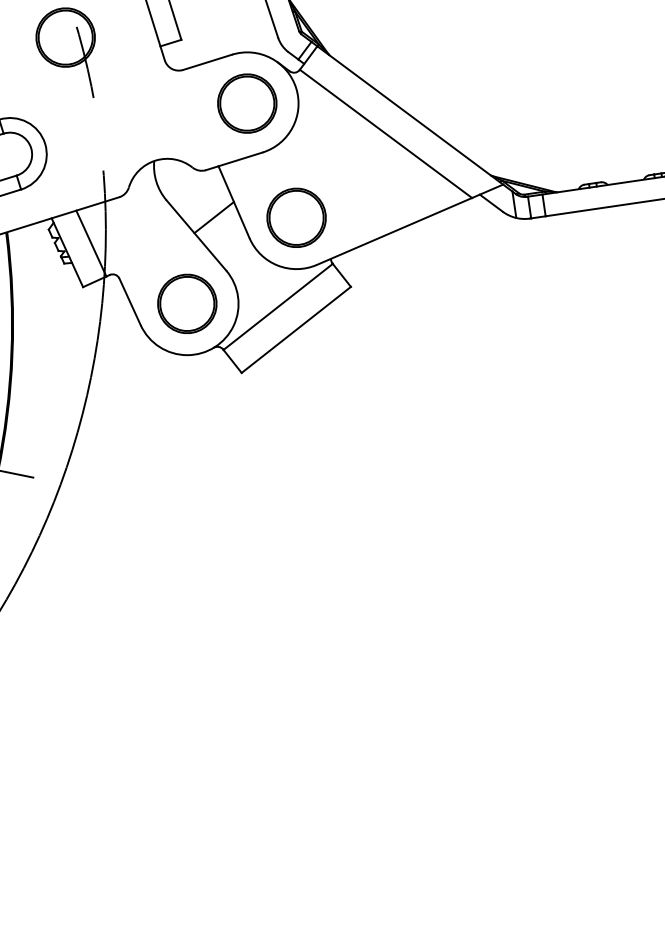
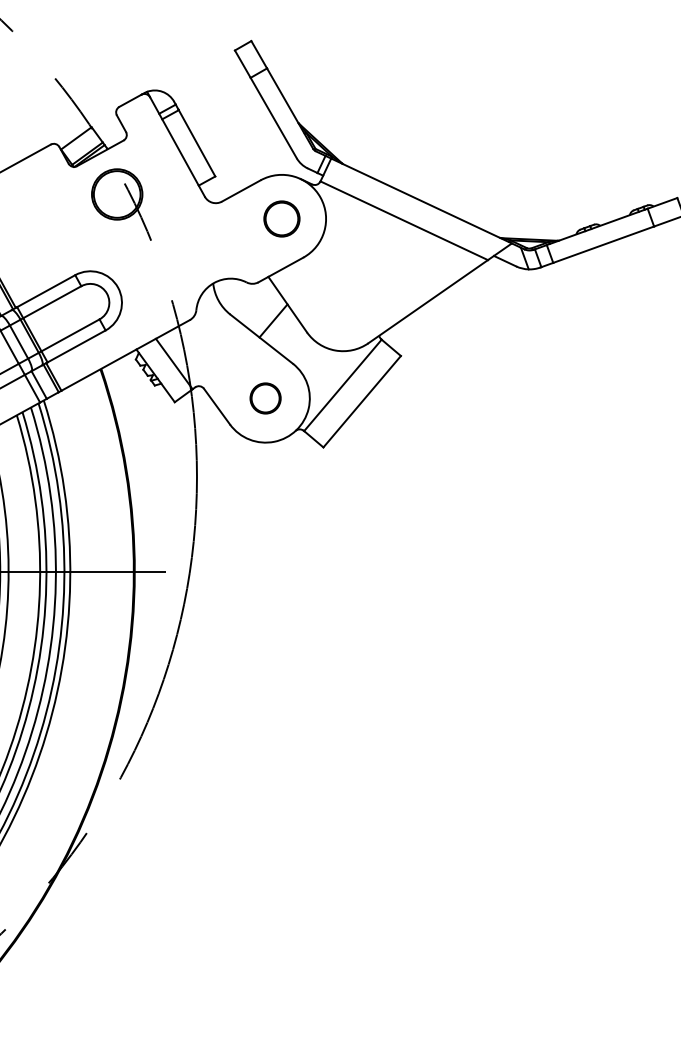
part: (246, 102) -> (281, 218), size x0.7
part: (297, 217) -> (343, 306), removed
part: (187, 303) -> (265, 398), size x0.6

